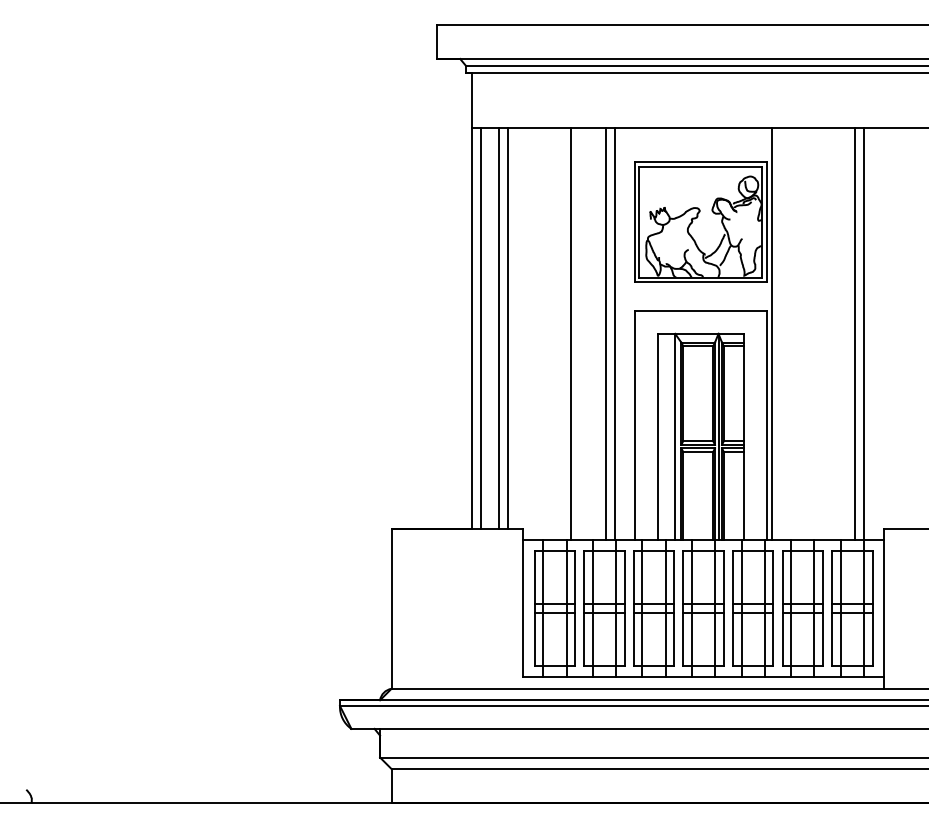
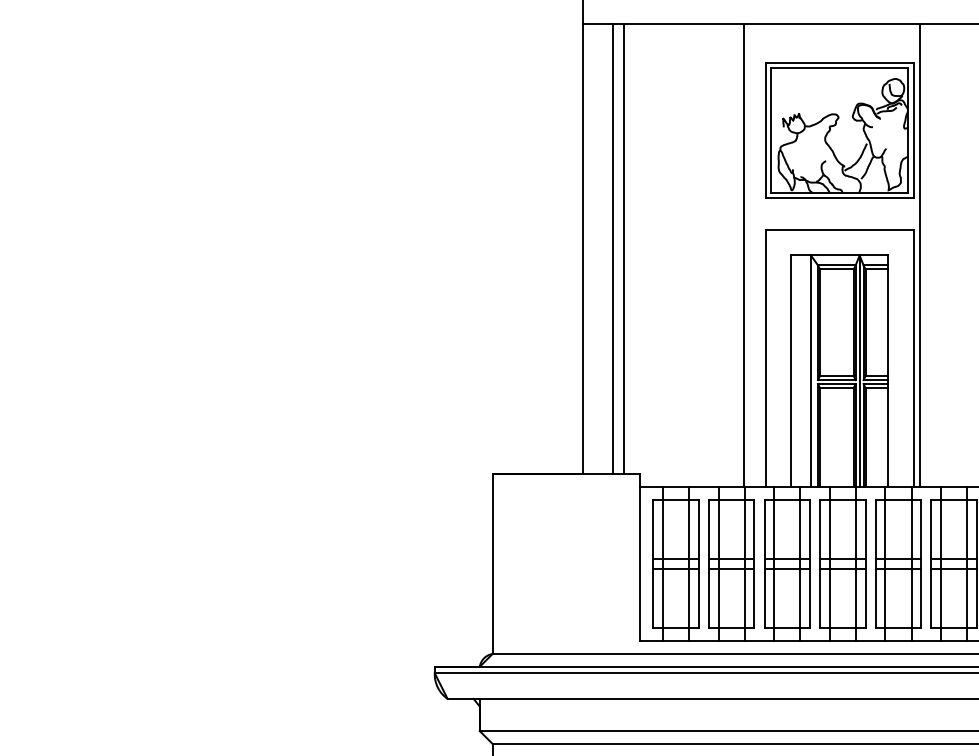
line: (480, 327) -> (592, 248), removed
line: (571, 333) -> (694, 255), removed
line: (606, 333) -> (733, 255), removed

